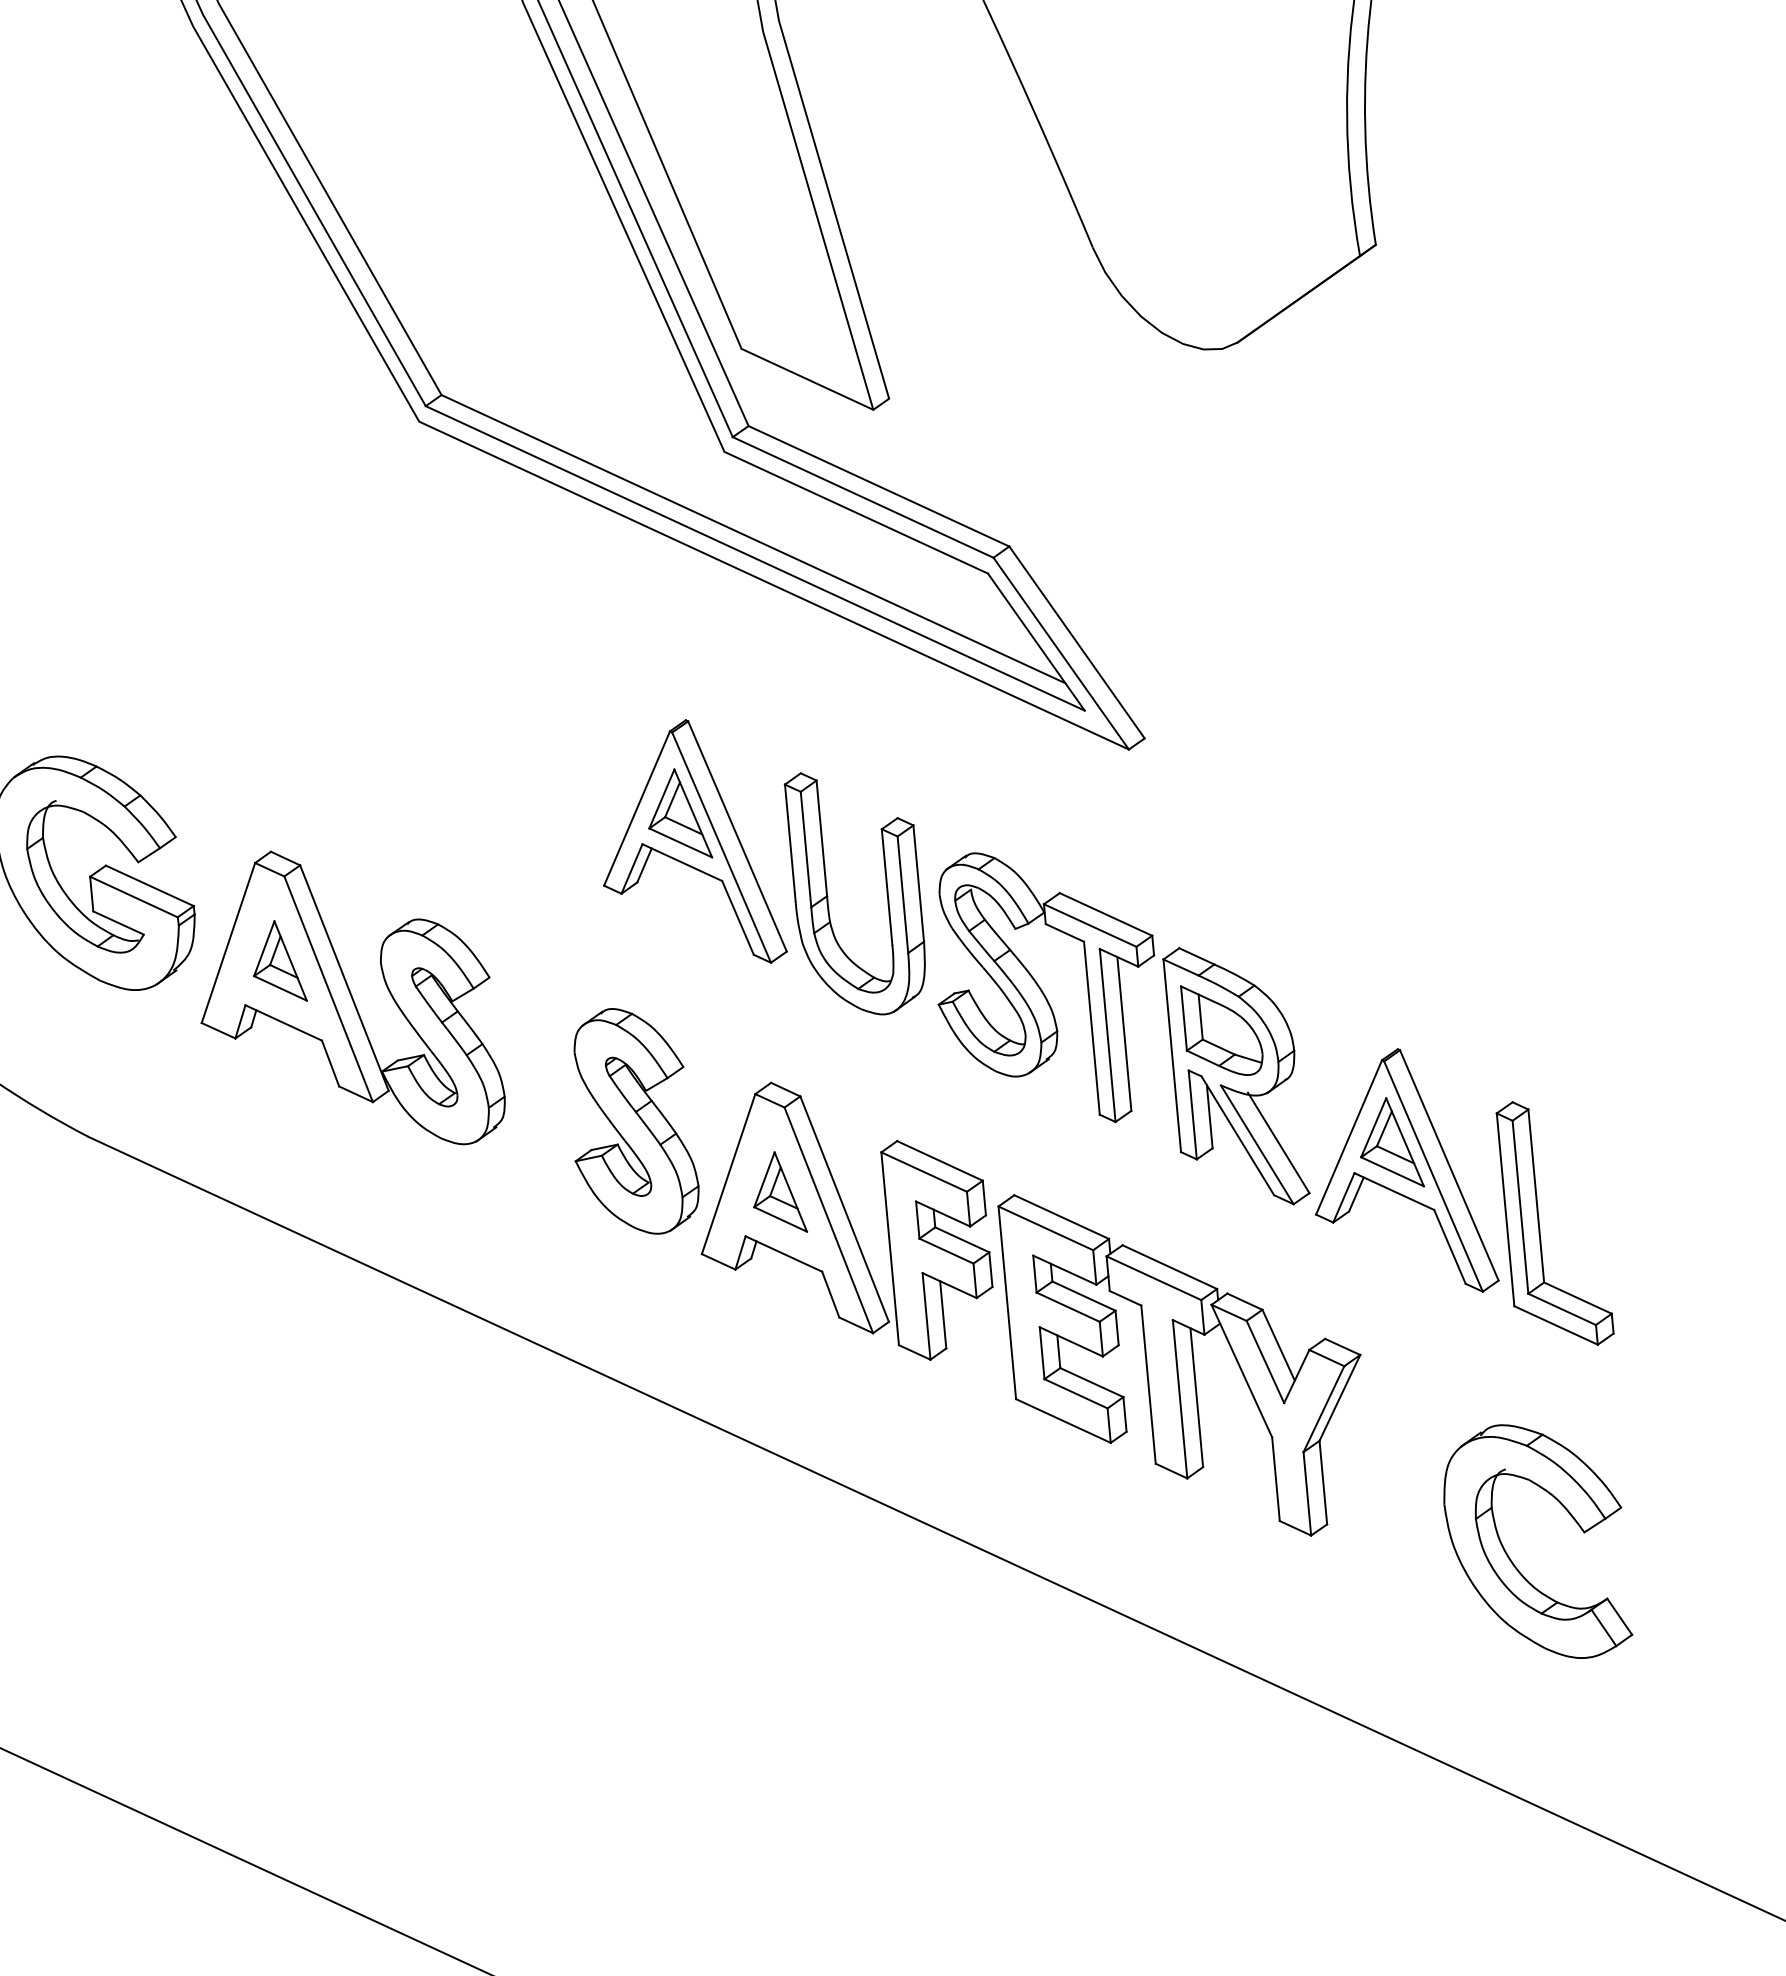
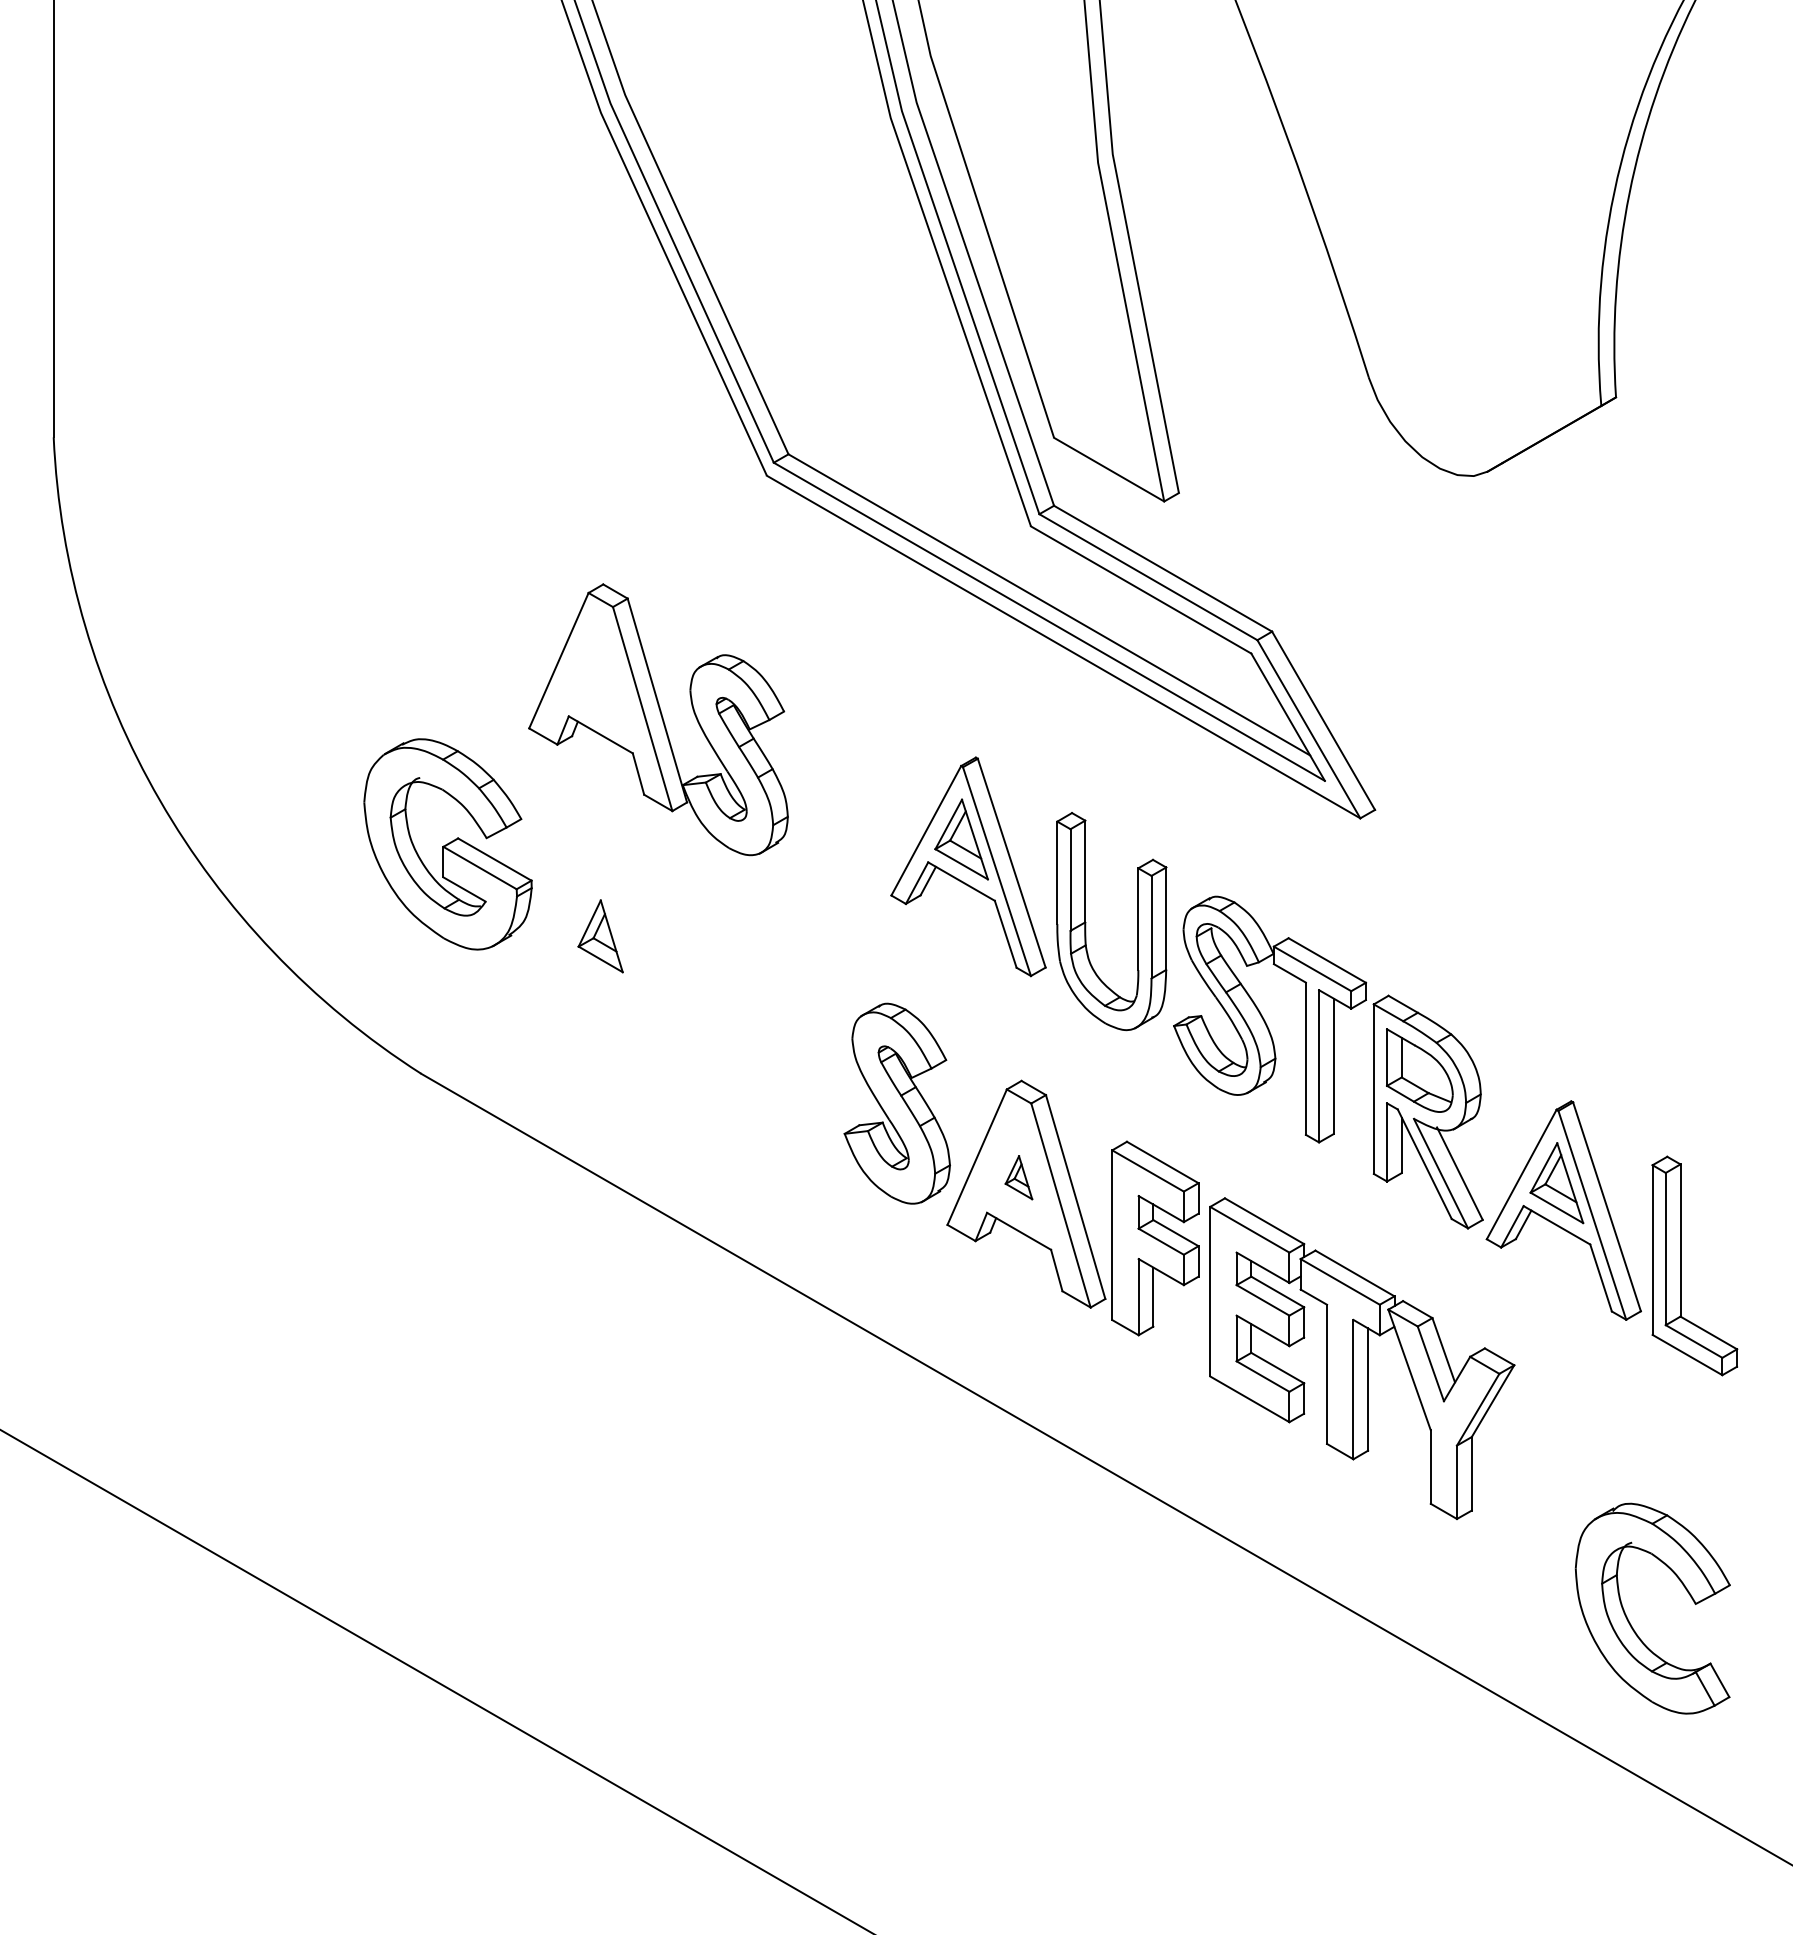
part: (347, 999) -> (658, 719), moved
part: (777, 1192) -> (1018, 1177), size x0.6
part: (1510, 1558) -> (1629, 1620), moved

